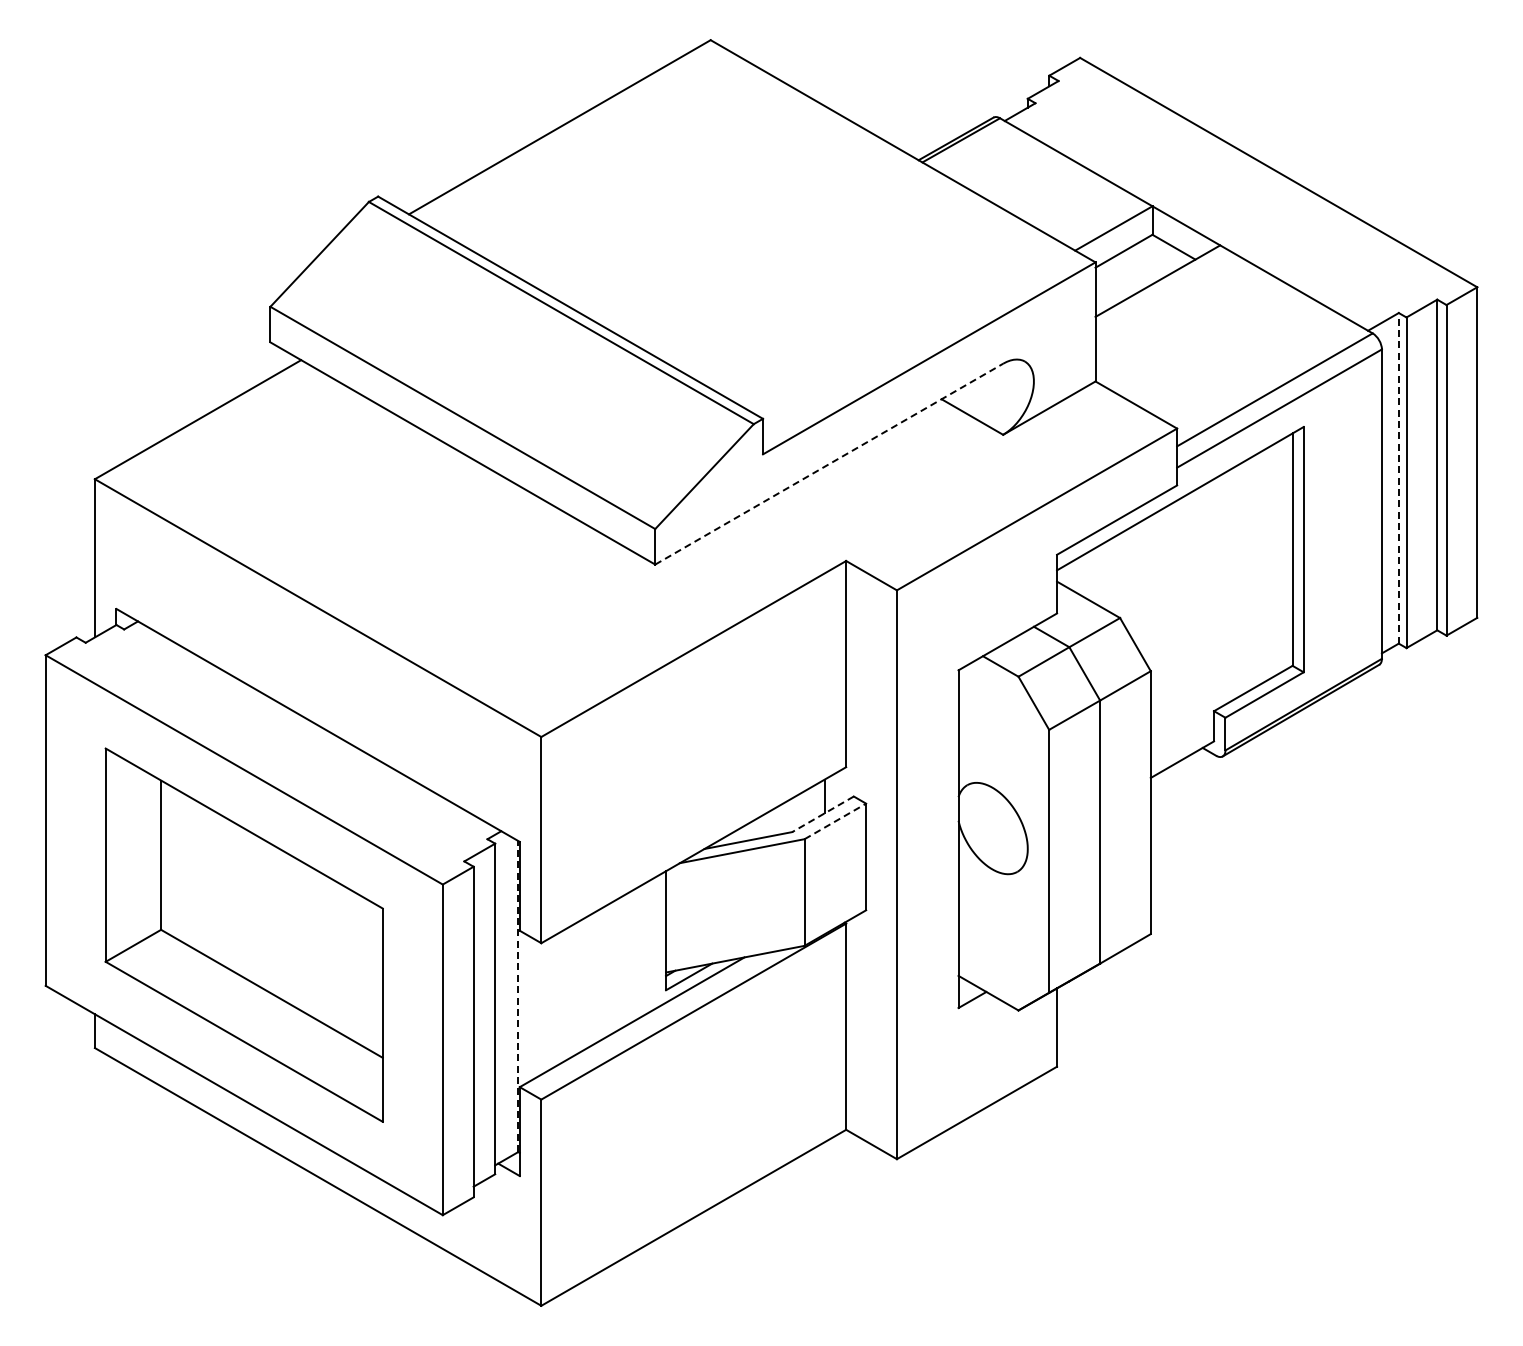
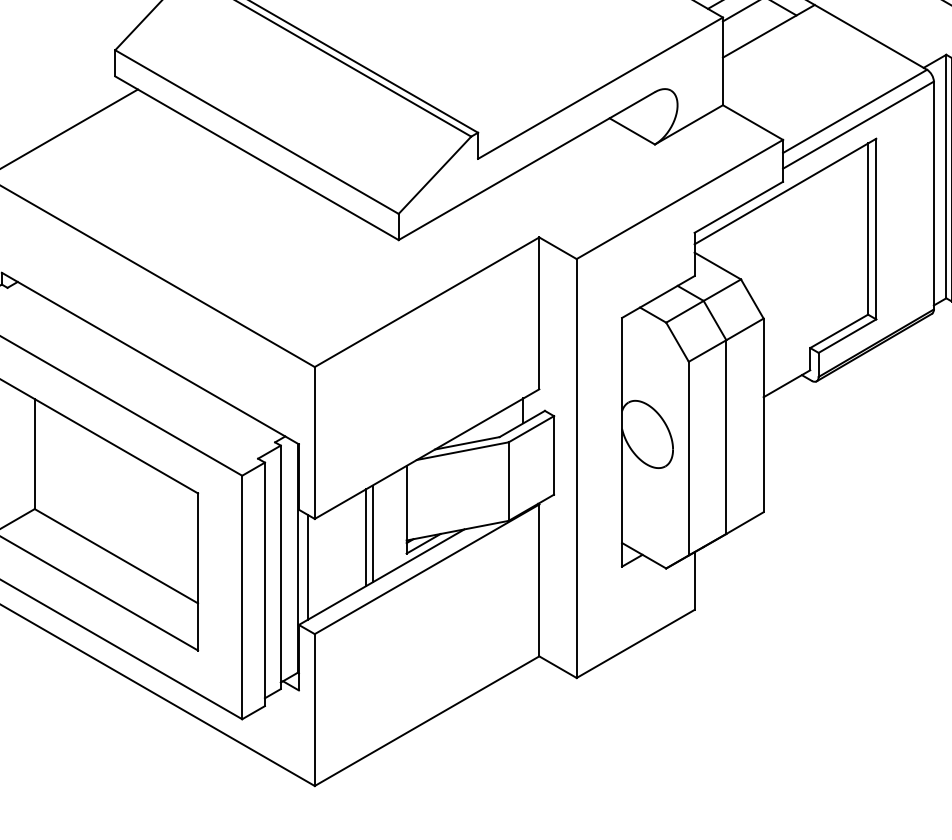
line: (829, 464) -> (527, 166), dashed -> solid
line: (1398, 477) -> (946, 175), dashed -> solid
line: (823, 814) -> (522, 424), dashed -> solid
line: (835, 821) -> (531, 429), dashed -> solid
line: (619, 963) -> (372, 533), added
line: (610, 968) -> (365, 537), added
line: (518, 996) -> (297, 558), dashed -> solid
line: (532, 1008) -> (308, 567), added

